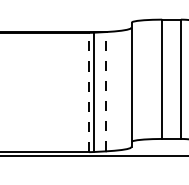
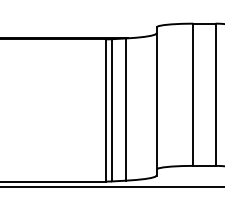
line: (105, 91) -> (125, 109), dashed -> solid
line: (89, 92) -> (106, 110), dashed -> solid

